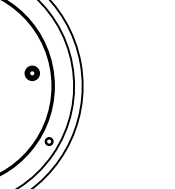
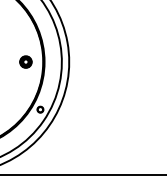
part: (31, 72) -> (25, 61), moved

